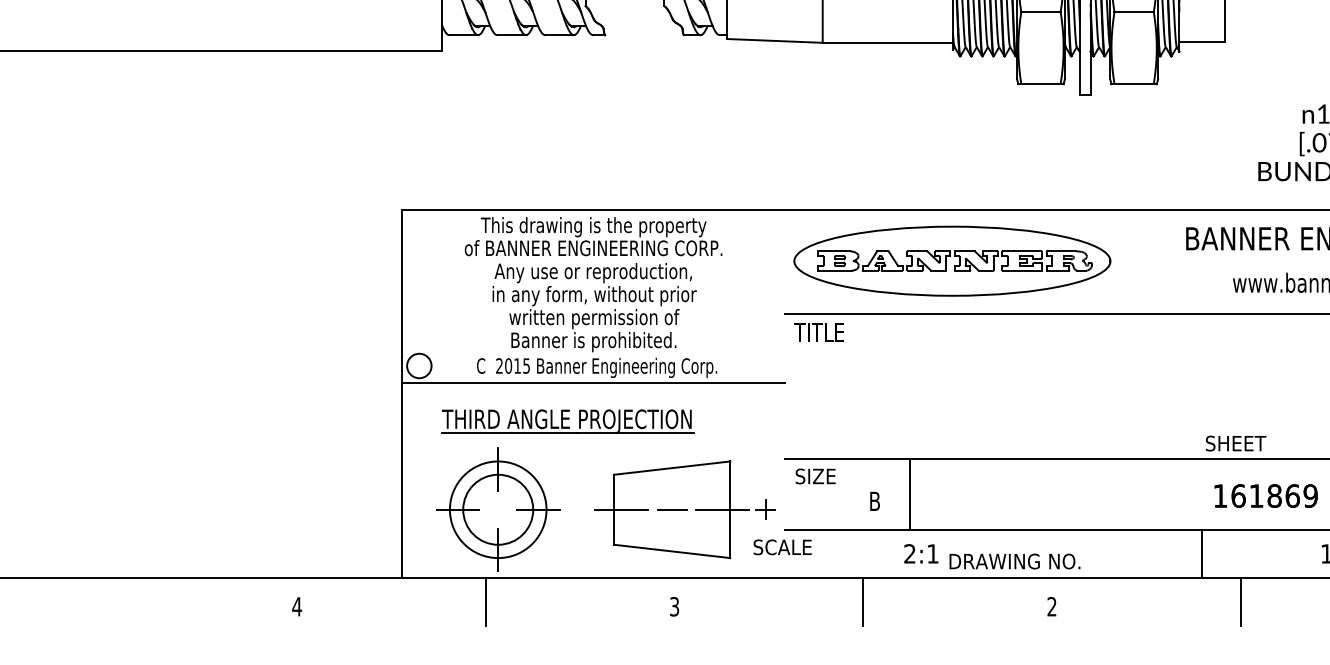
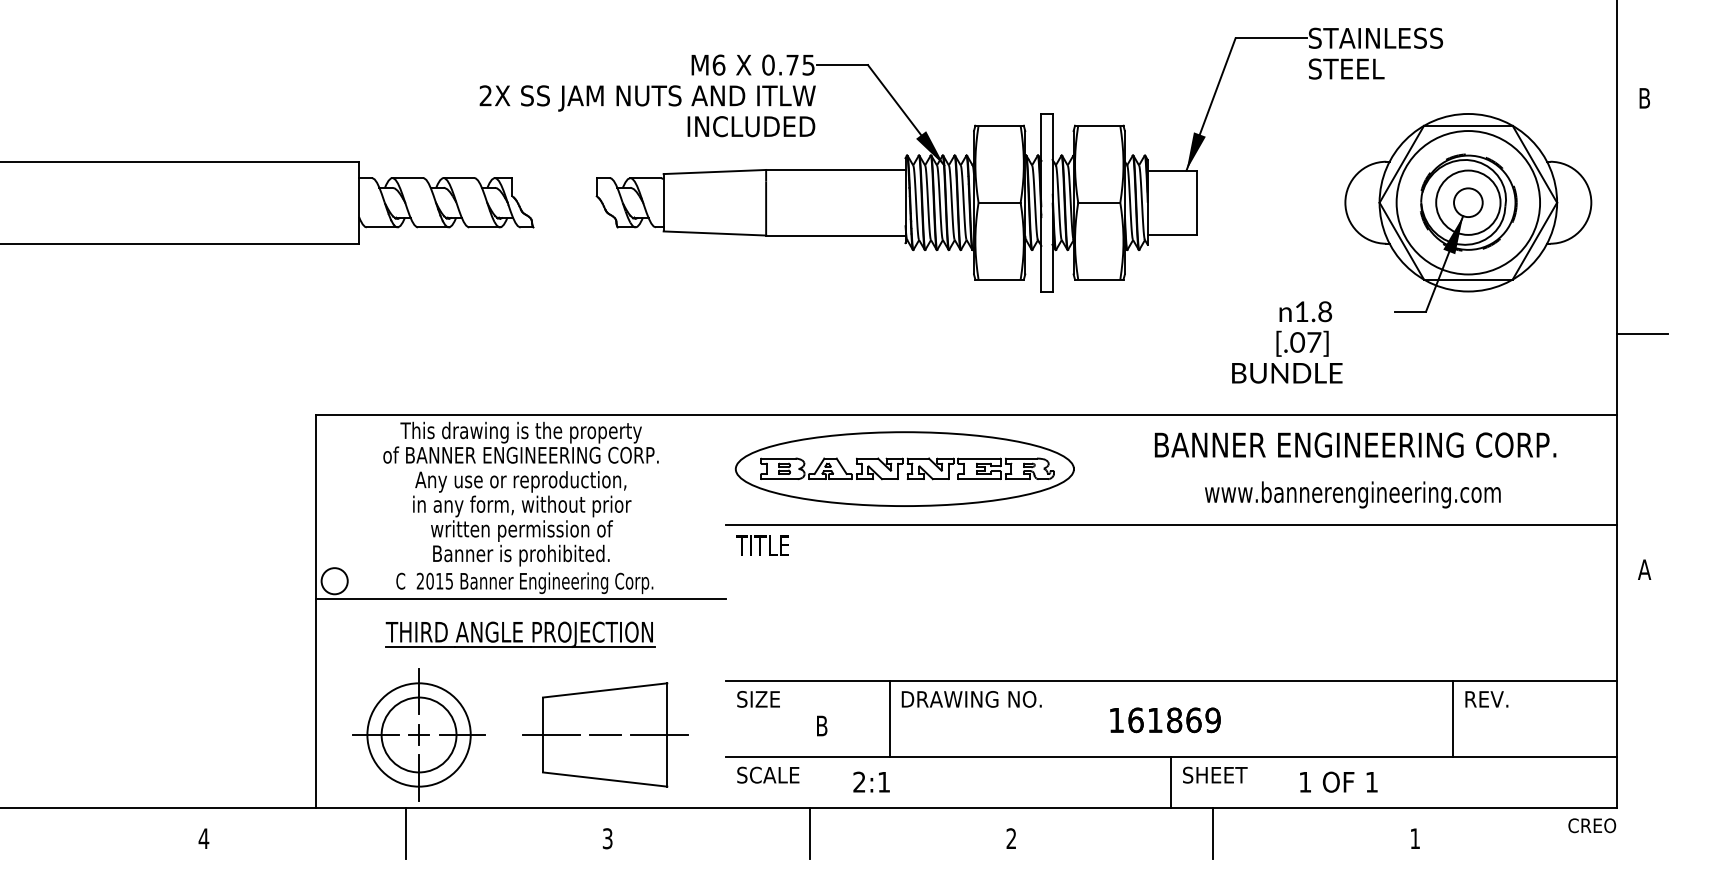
part: (567, 421) -> (520, 634), moved
text: (1236, 442) -> (1215, 774), moved
line: (909, 494) -> (889, 718), moved
text: (1266, 496) -> (1165, 720), moved
part: (765, 509) -> (418, 734), moved
text: (782, 546) -> (768, 774), moved
text: (1014, 561) -> (971, 699), moved

